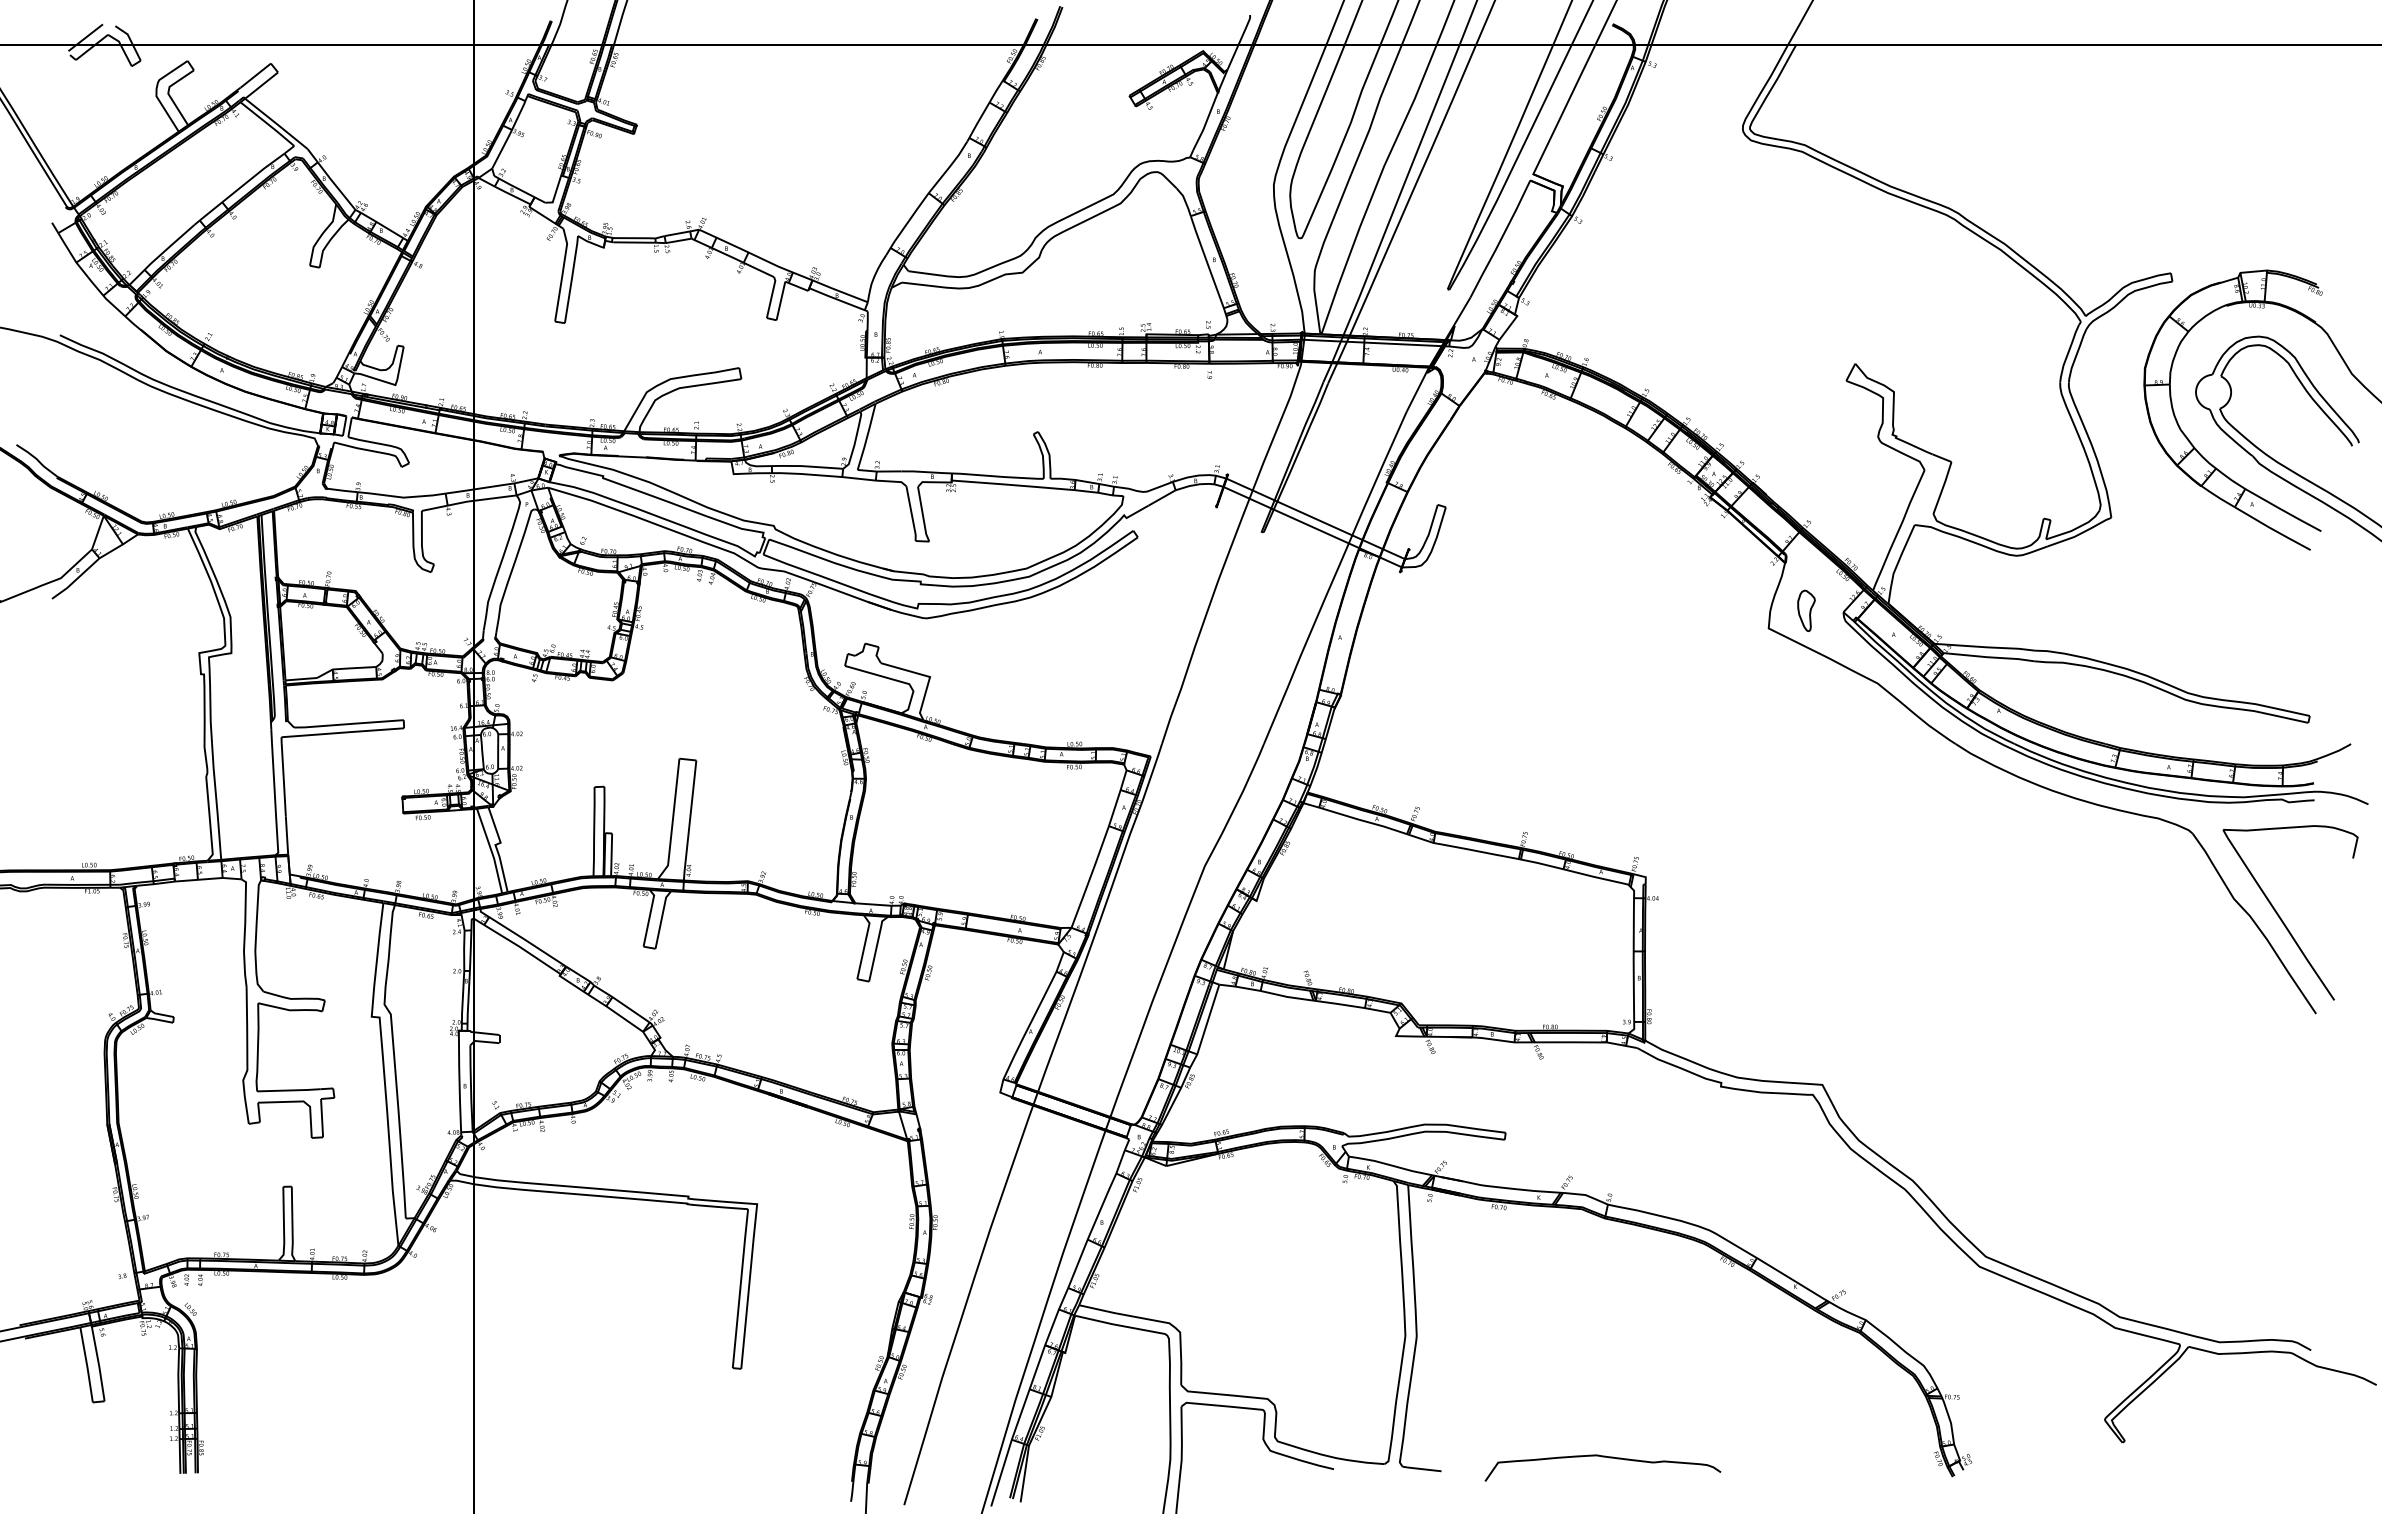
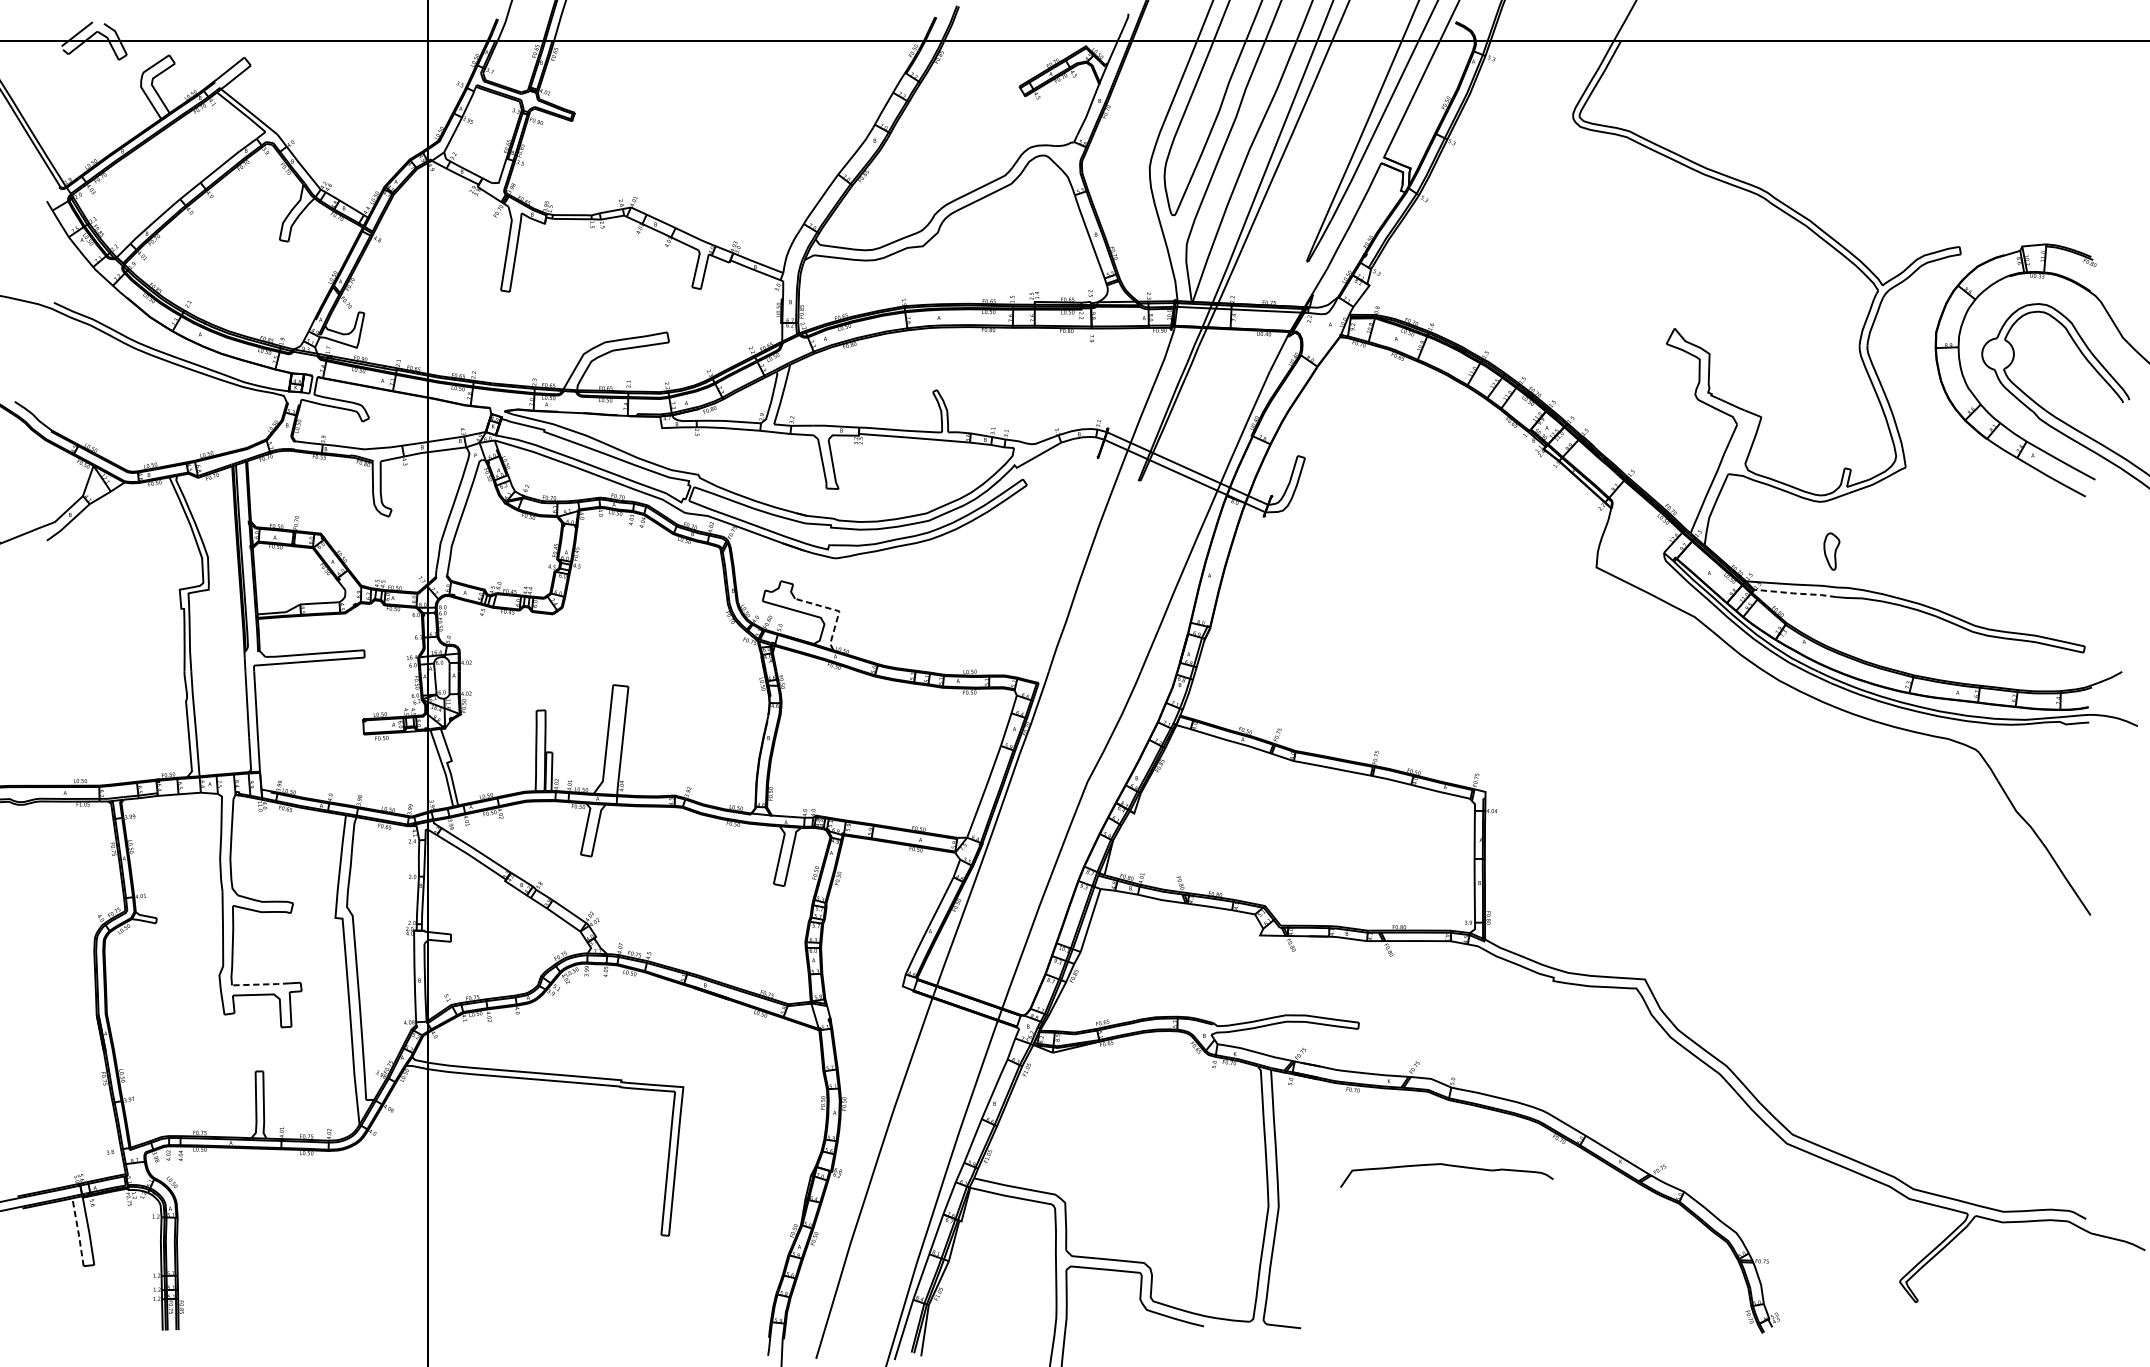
part: (1806, 610) -> (1831, 551), moved
line: (1989, 657) -> (1795, 593), solid -> dashed
line: (928, 676) -> (838, 610), solid -> dashed
part: (2282, 919) -> (2060, 830), removed
line: (289, 1090) -> (261, 984), solid -> dashed
line: (87, 1365) -> (78, 1232), solid -> dashed
curve: (1602, 1457) -> (1446, 1165), moved

